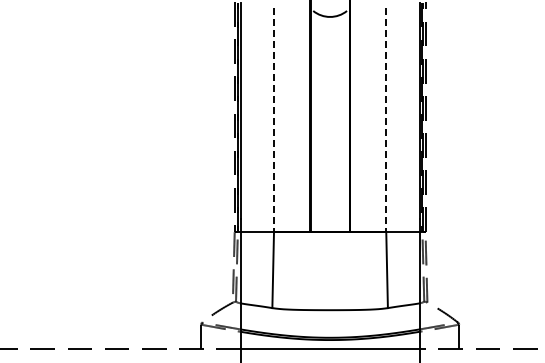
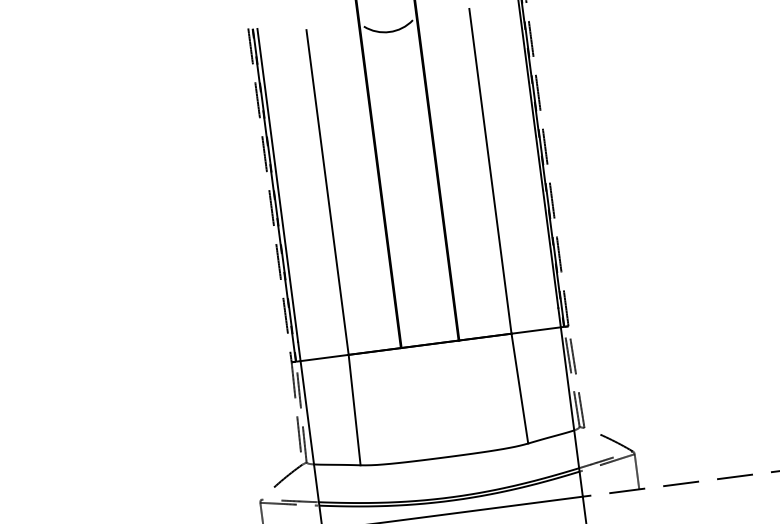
line: (274, 120) -> (328, 192), dashed -> solid
line: (386, 120) -> (490, 171), dashed -> solid

